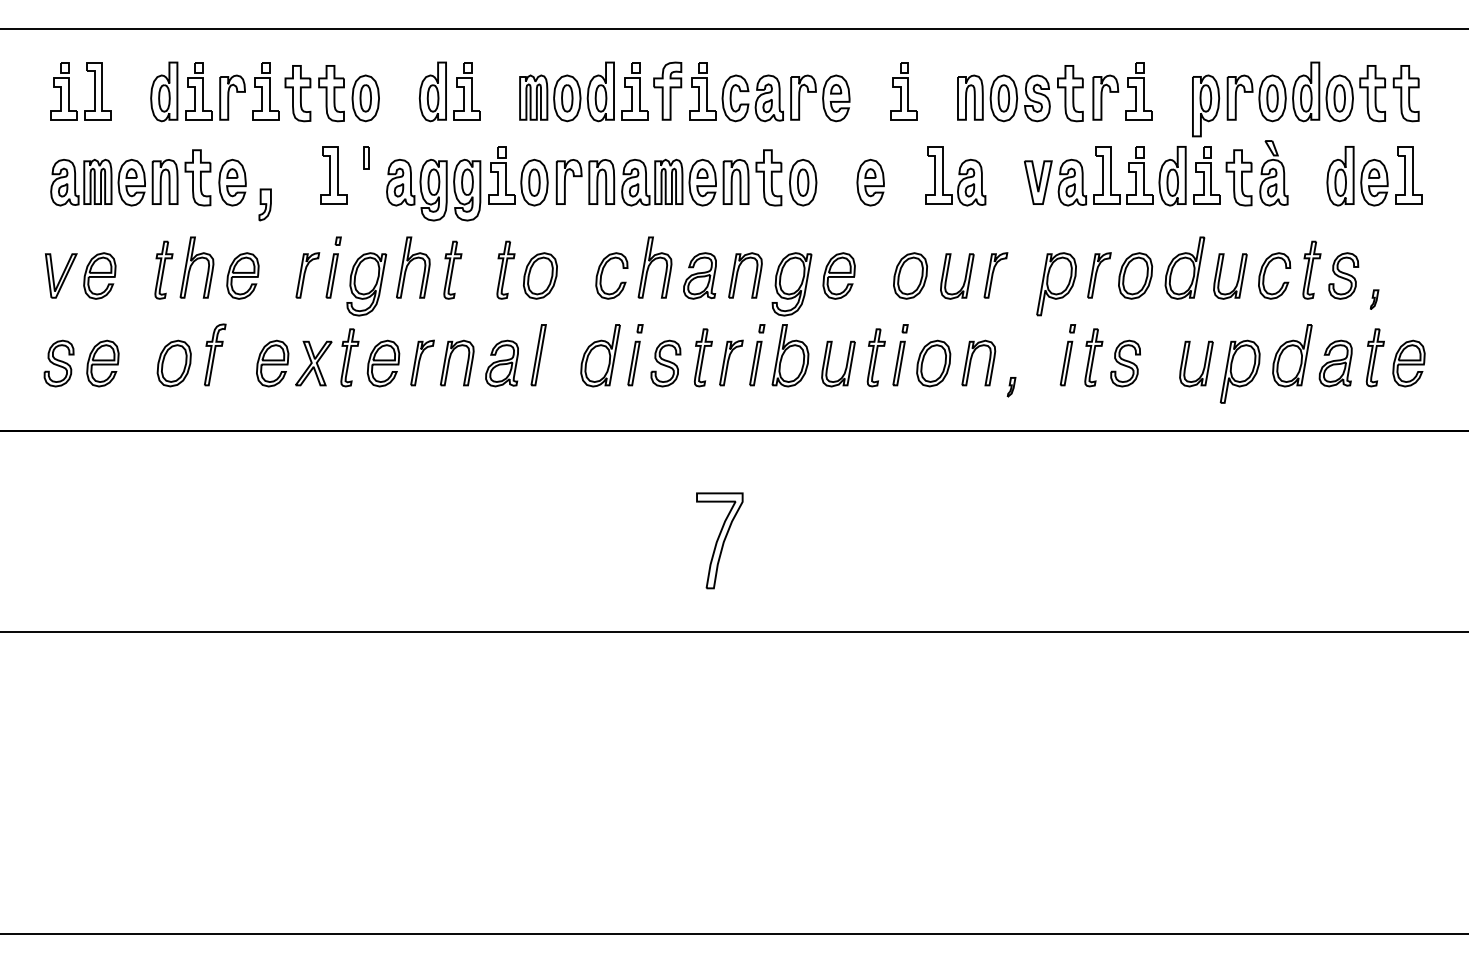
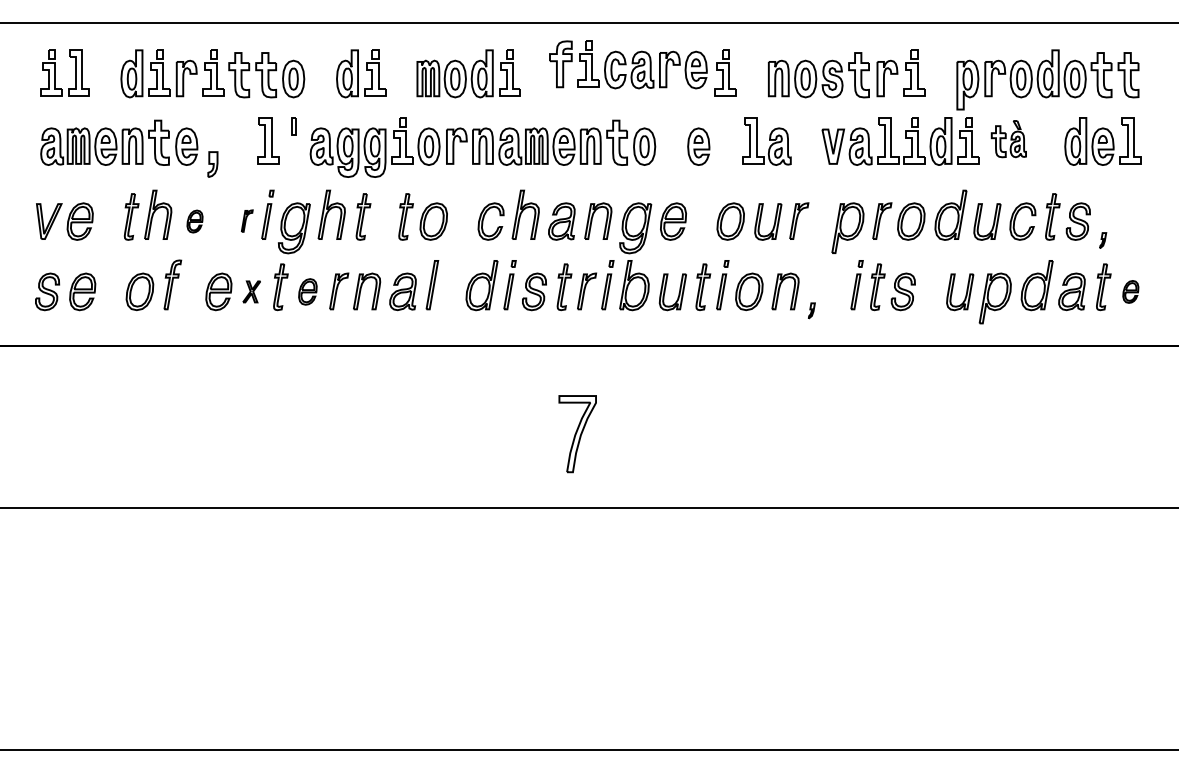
part: (751, 91) -> (628, 64), moved
part: (1256, 172) -> (1008, 138), size x0.7
part: (308, 274) -> (247, 220), size x0.6
part: (242, 275) -> (194, 221), size x0.6
part: (313, 363) -> (251, 291), size x0.6
part: (383, 363) -> (307, 291), size x0.7
part: (1408, 363) -> (1130, 291), size x0.6

